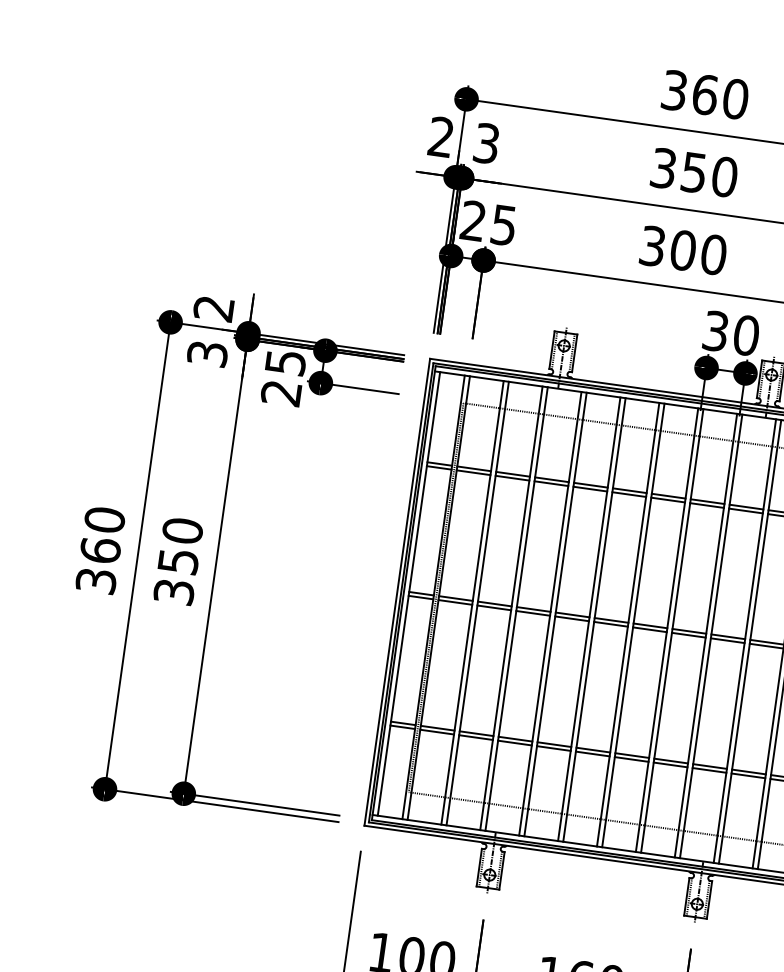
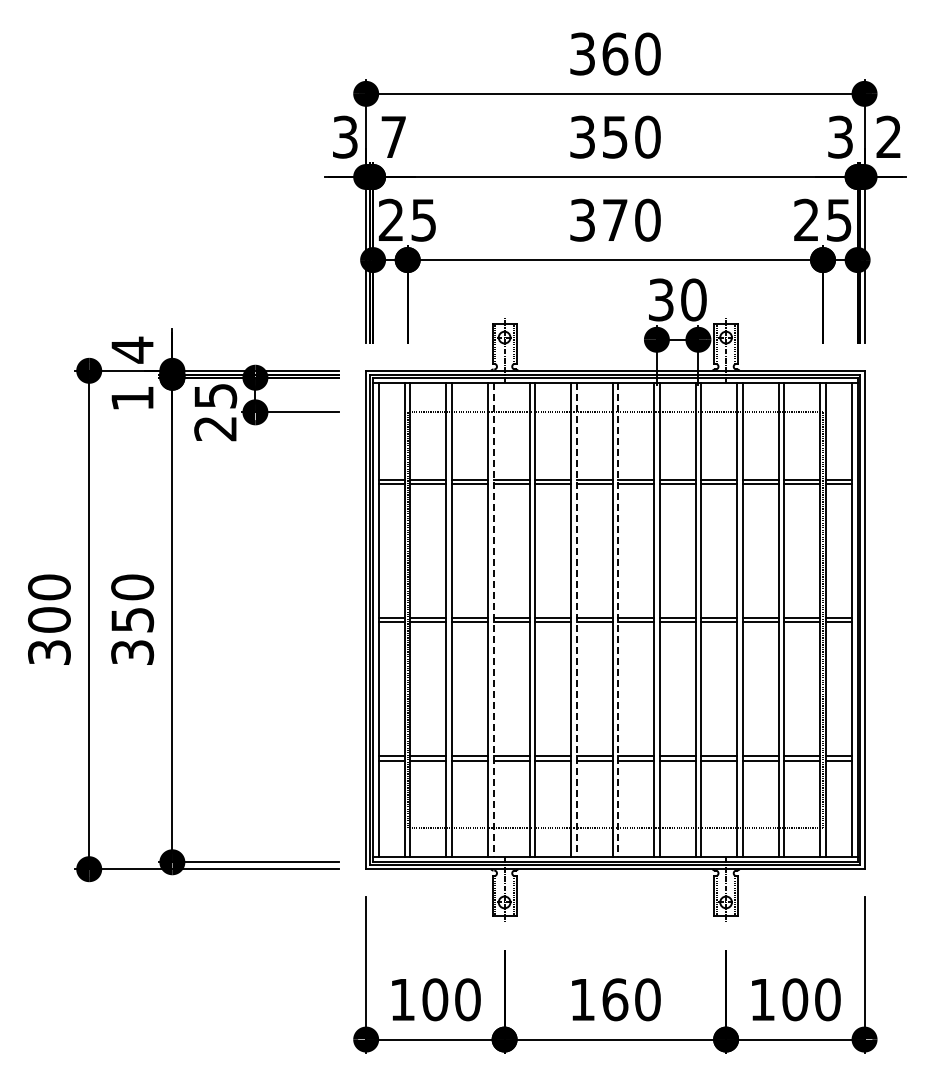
text: (440, 137) -> (344, 137), 2 -> 3
text: (486, 142) -> (393, 136), 3 -> 7
text: (683, 249) -> (615, 219), 300 -> 370
text: (213, 308) -> (132, 349), 2 -> 4
text: (207, 353) -> (132, 398), 3 -> 1
text: (100, 550) -> (49, 619), 360 -> 300
line: (516, 609) -> (493, 620), solid -> dashed
line: (594, 620) -> (576, 620), solid -> dashed
line: (633, 625) -> (618, 620), solid -> dashed

